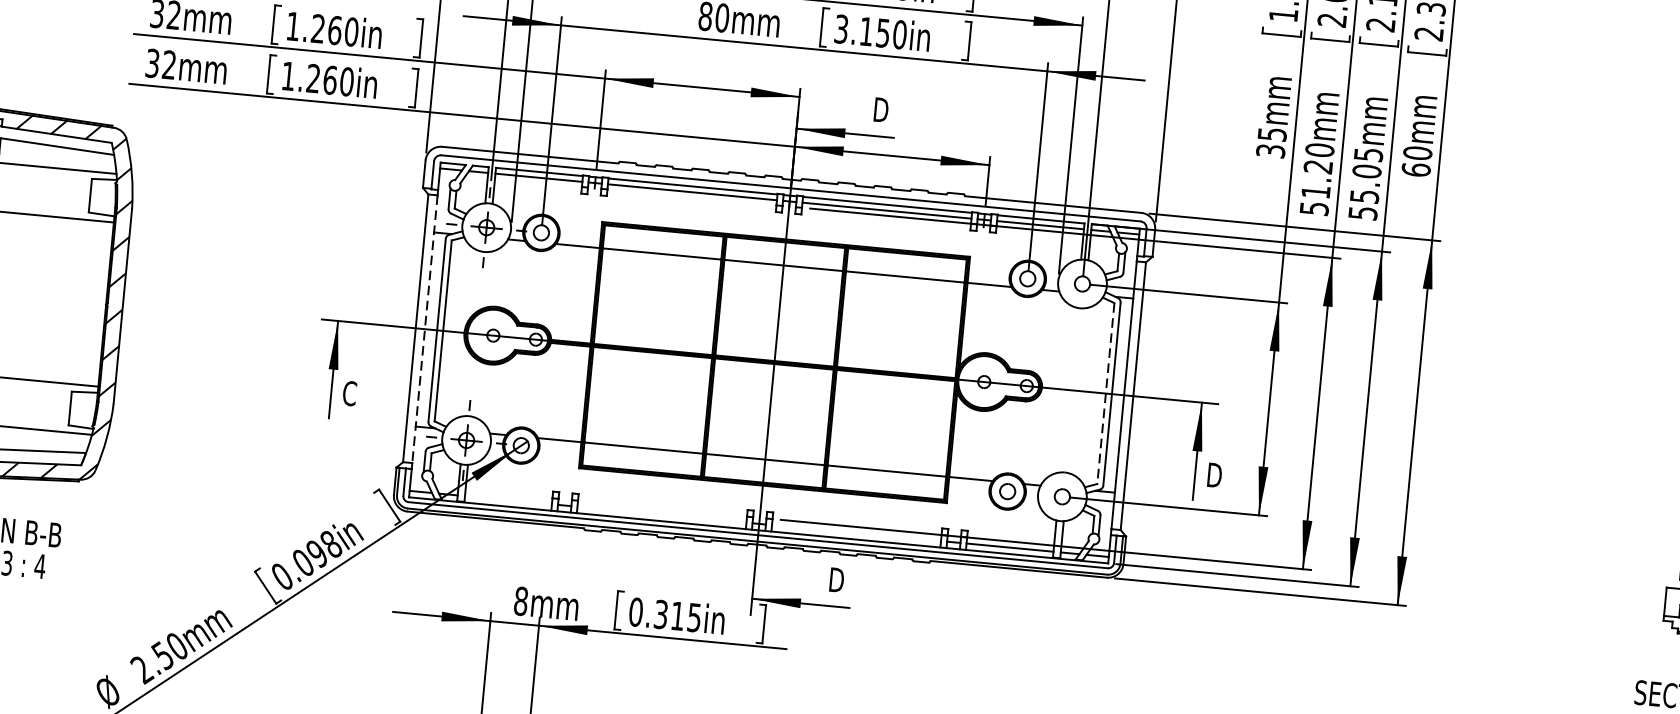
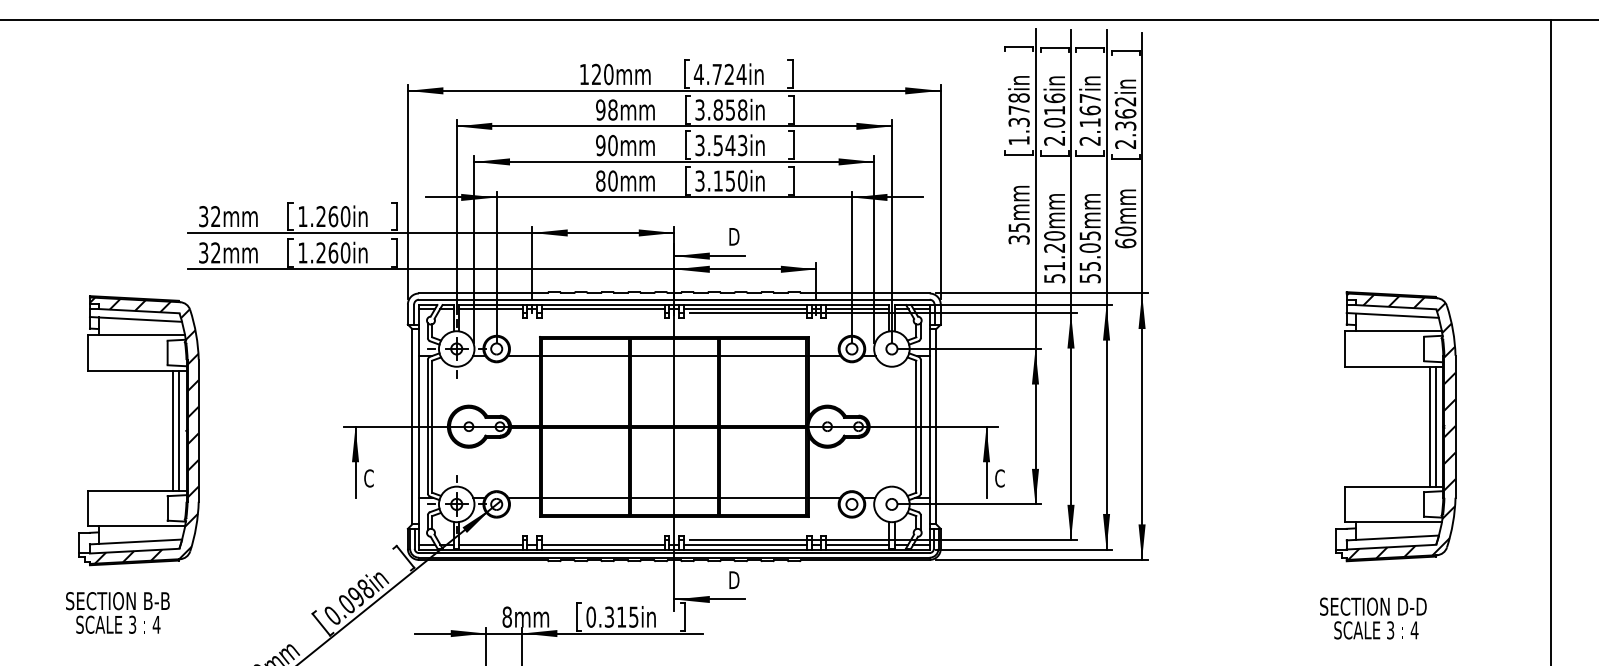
line: (88, 302) -> (173, 430), added
line: (96, 303) -> (179, 430), added
line: (425, 328) -> (419, 426), dashed -> solid
line: (1105, 394) -> (916, 427), dashed -> solid
text: (1214, 475) -> (1000, 478), D -> C
line: (507, 499) -> (490, 544), added
line: (662, 514) -> (603, 544), added
line: (856, 532) -> (745, 544), added

